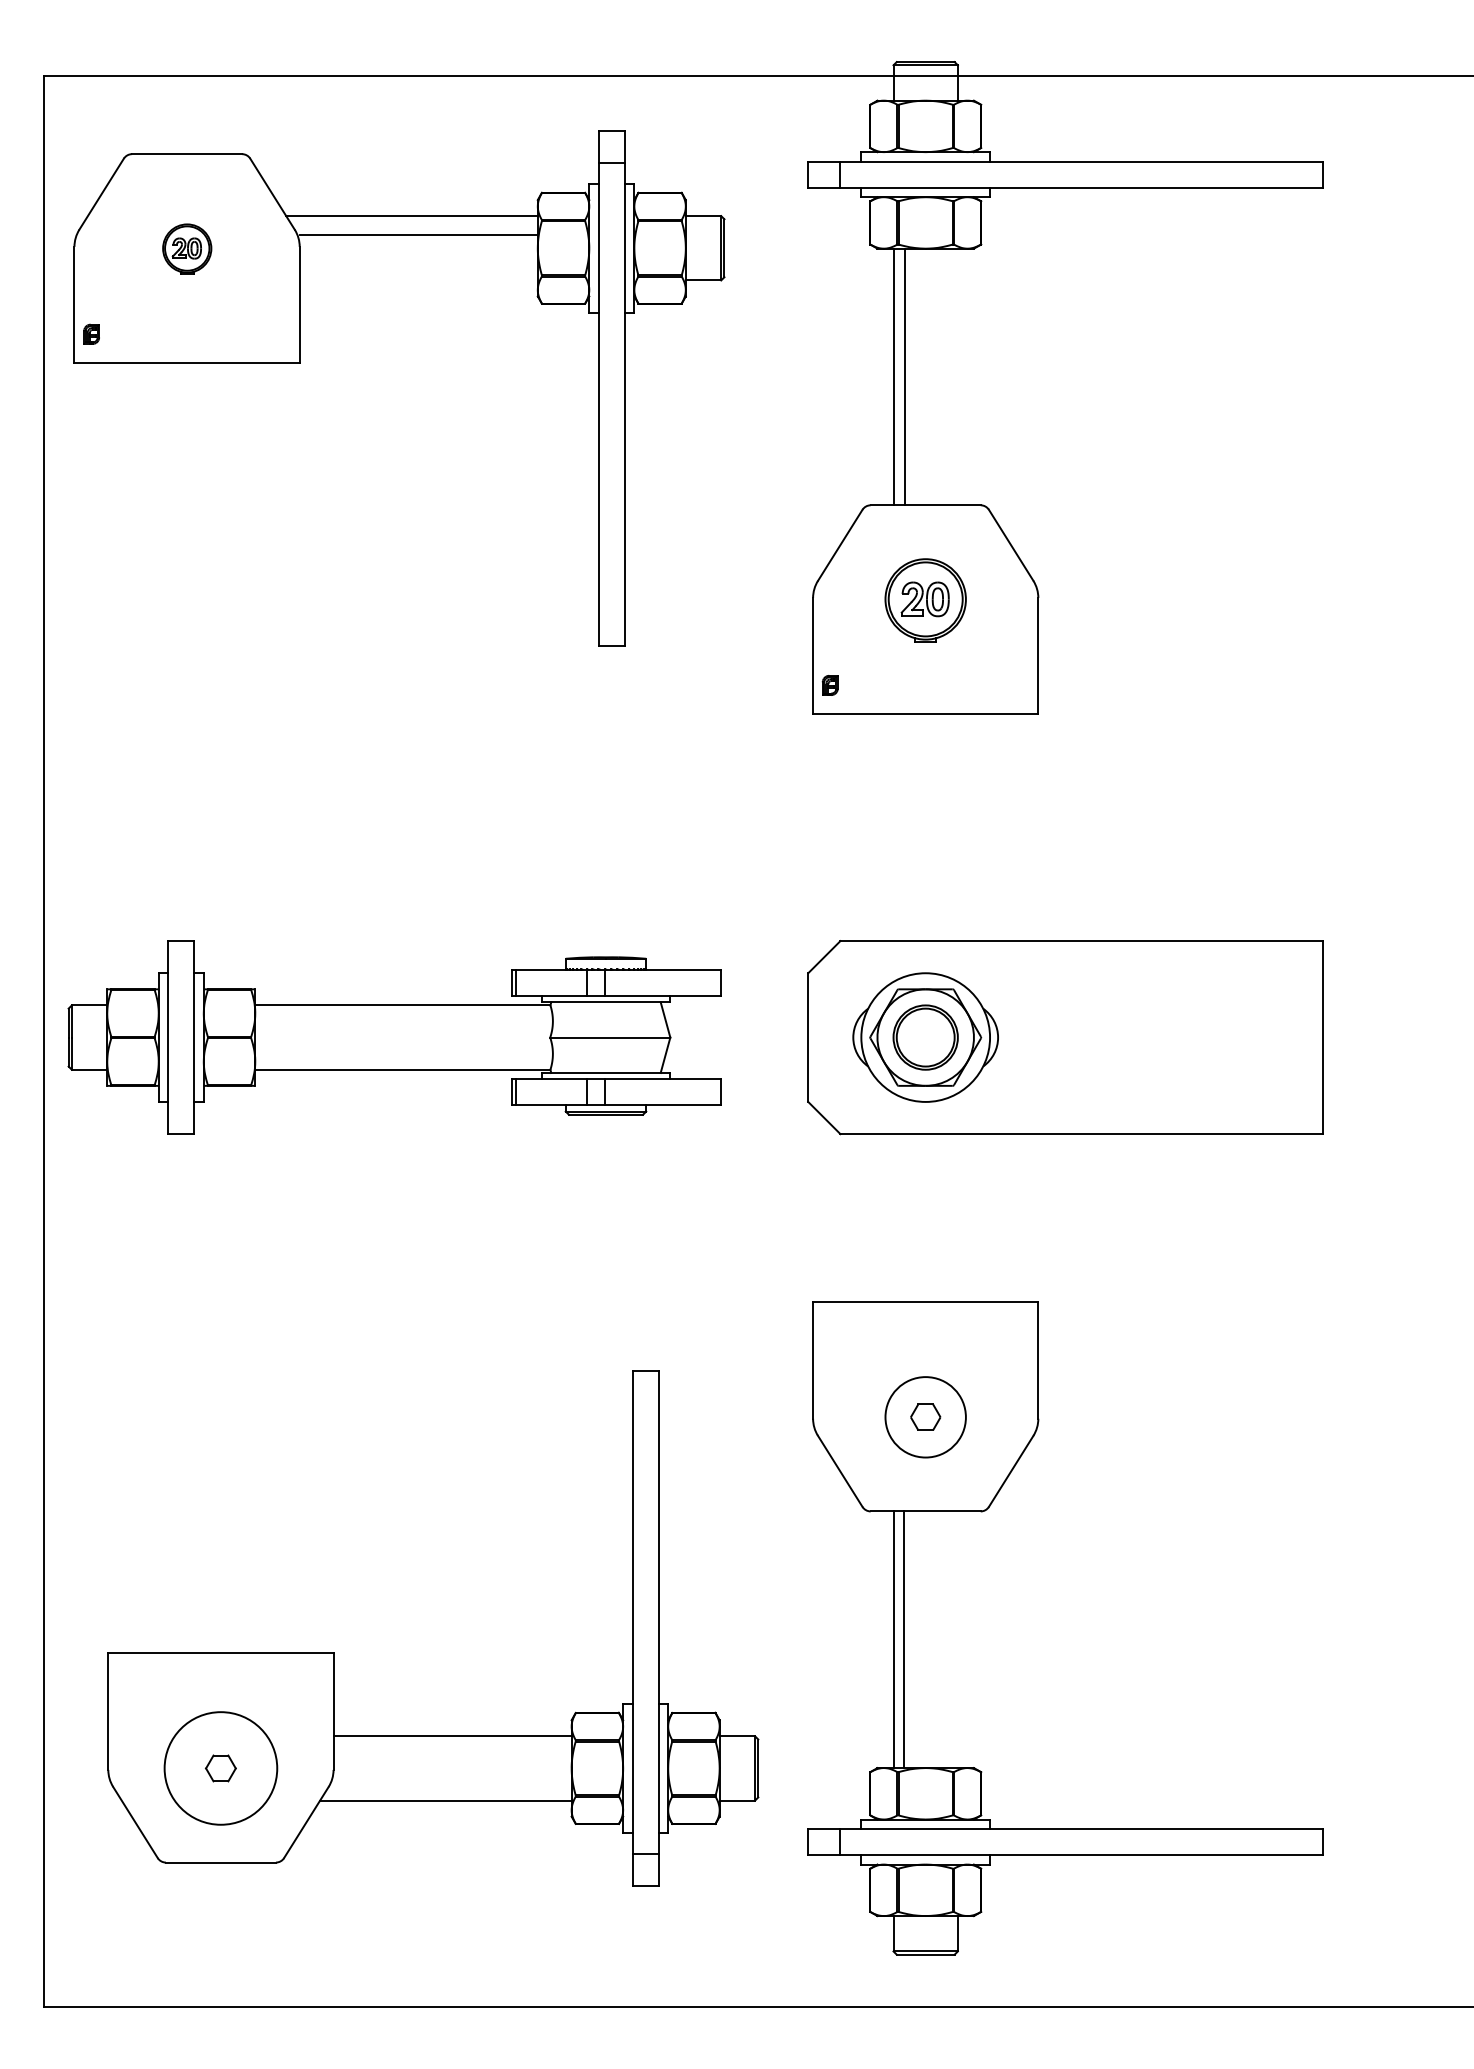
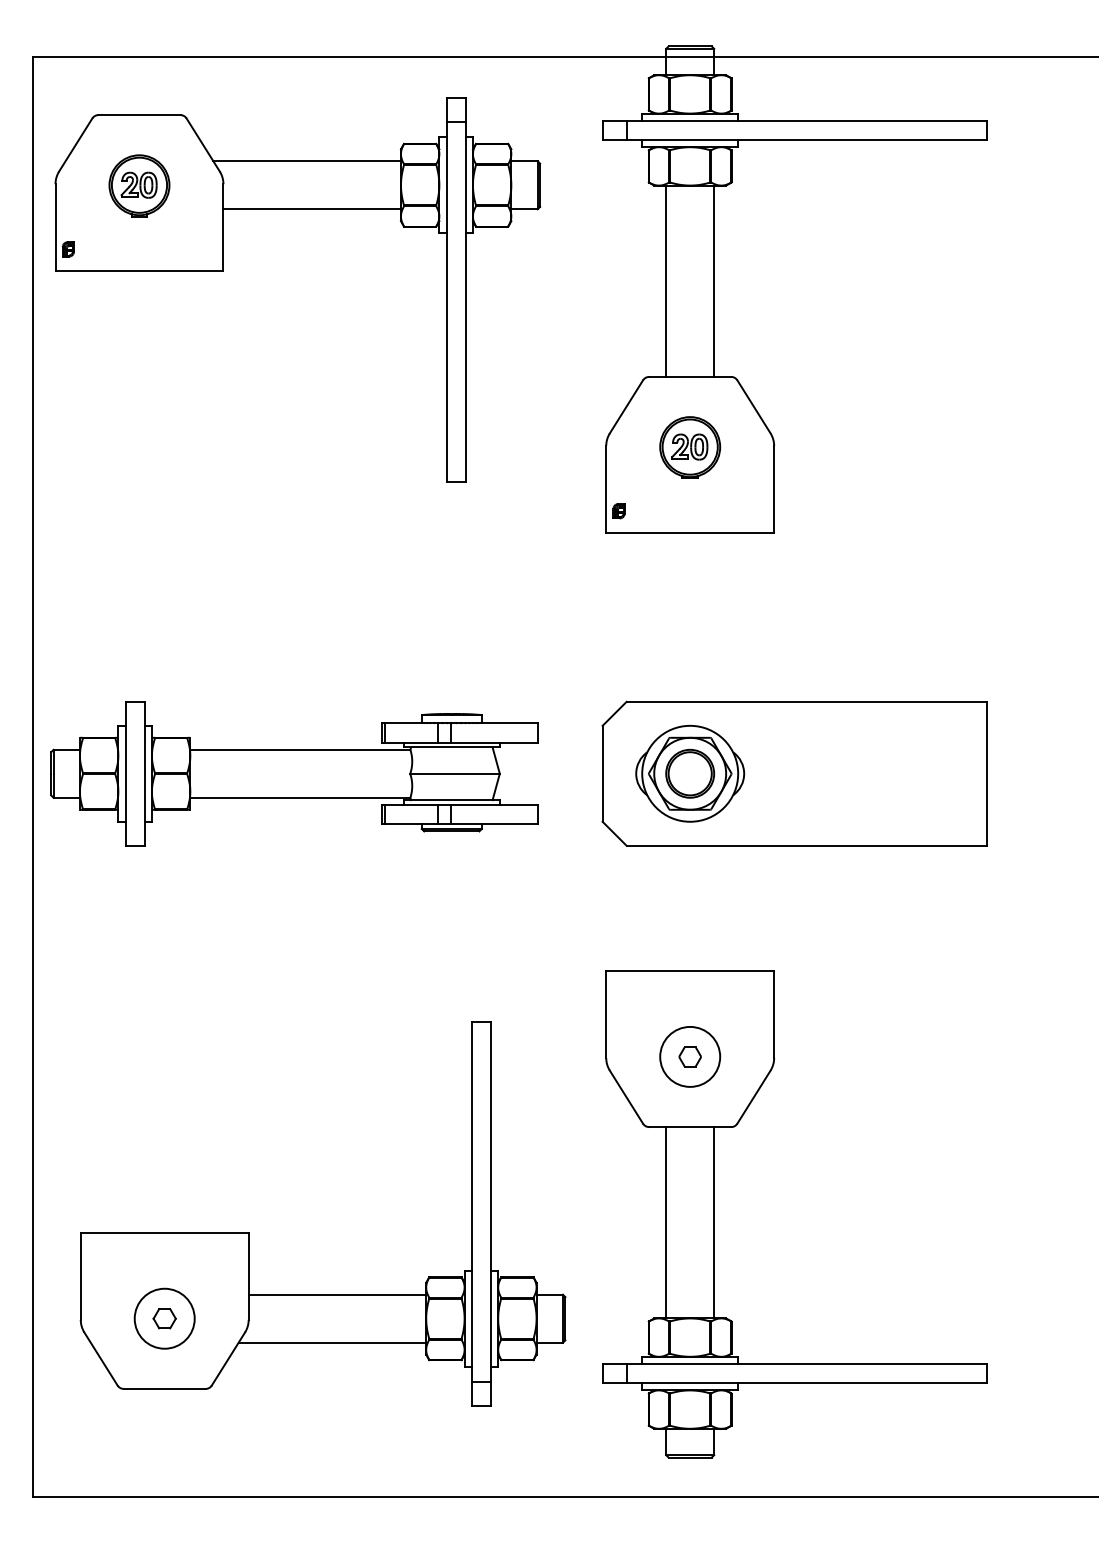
line: (418, 235) -> (312, 209), moved
part: (187, 248) -> (139, 185), size x1.67
line: (904, 376) -> (713, 280), moved
line: (903, 1639) -> (713, 1222), moved
circle: (220, 1768) -> (164, 1318), size x0.71

